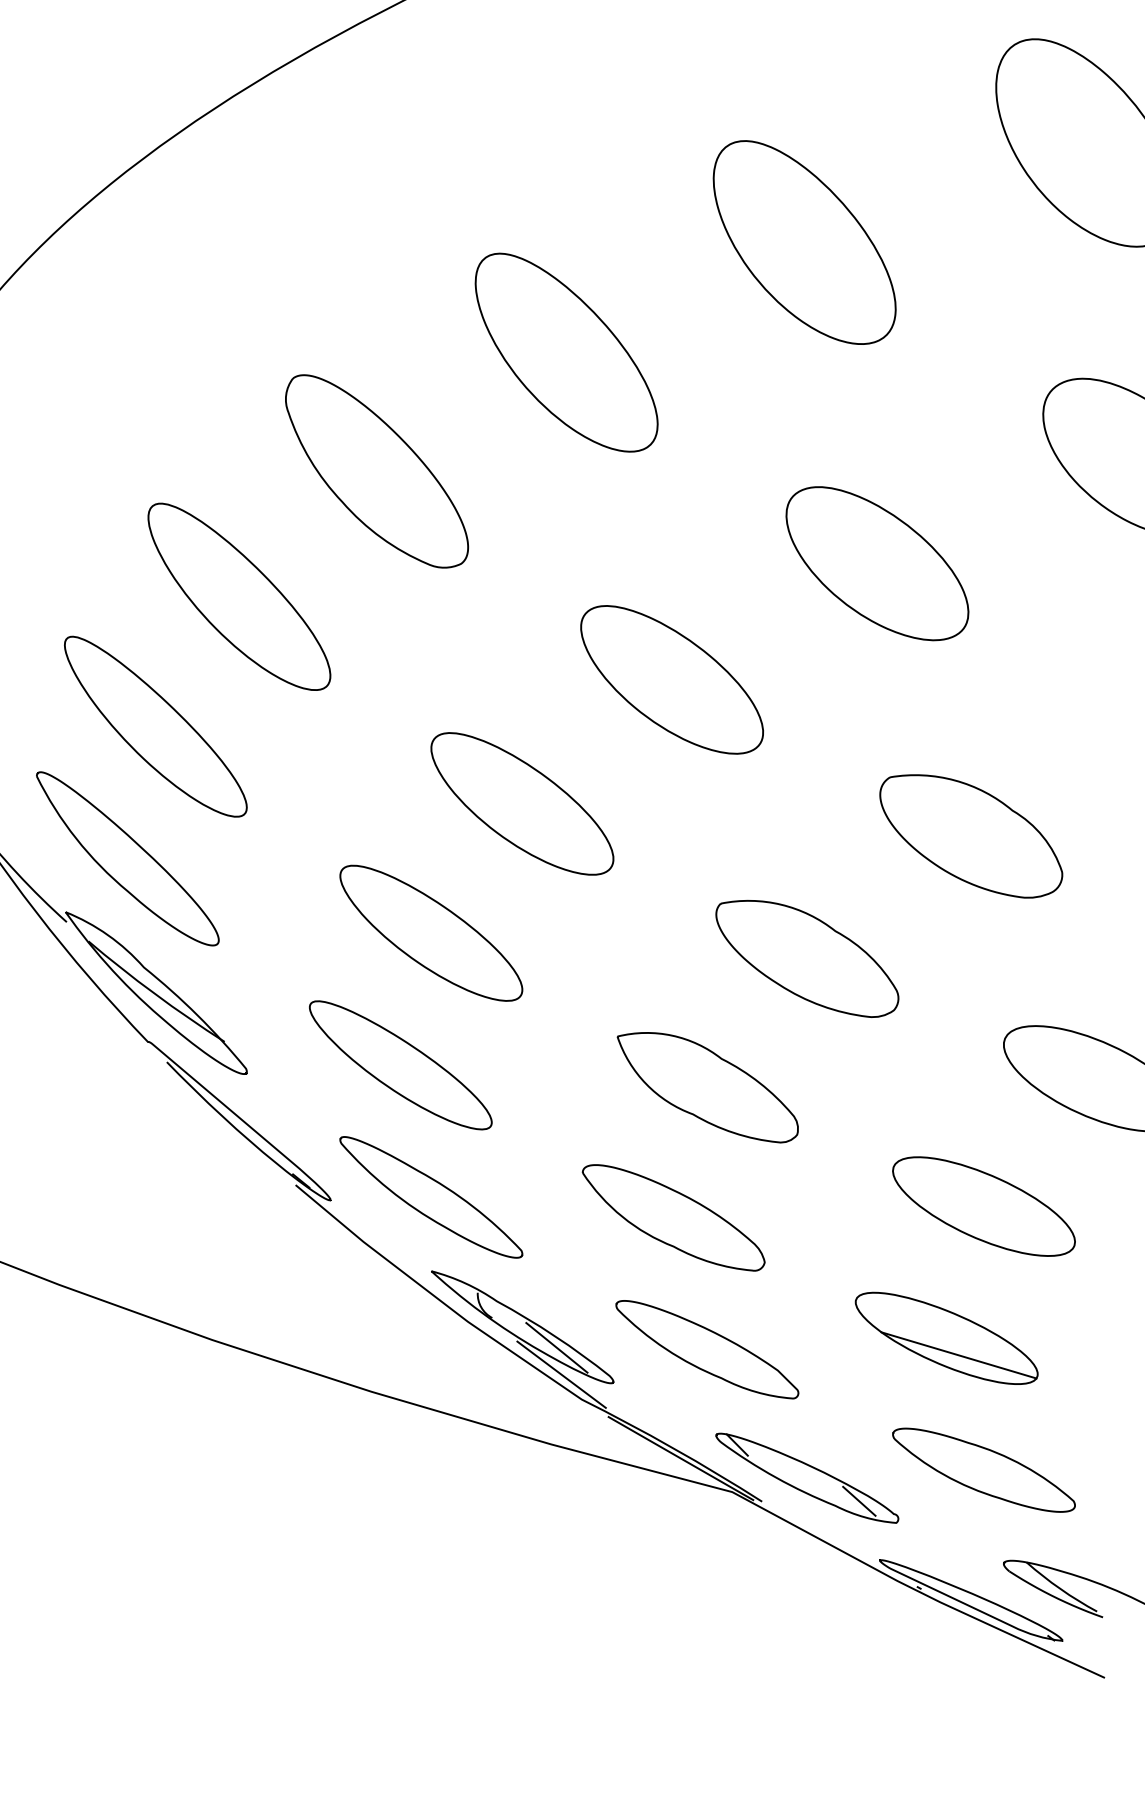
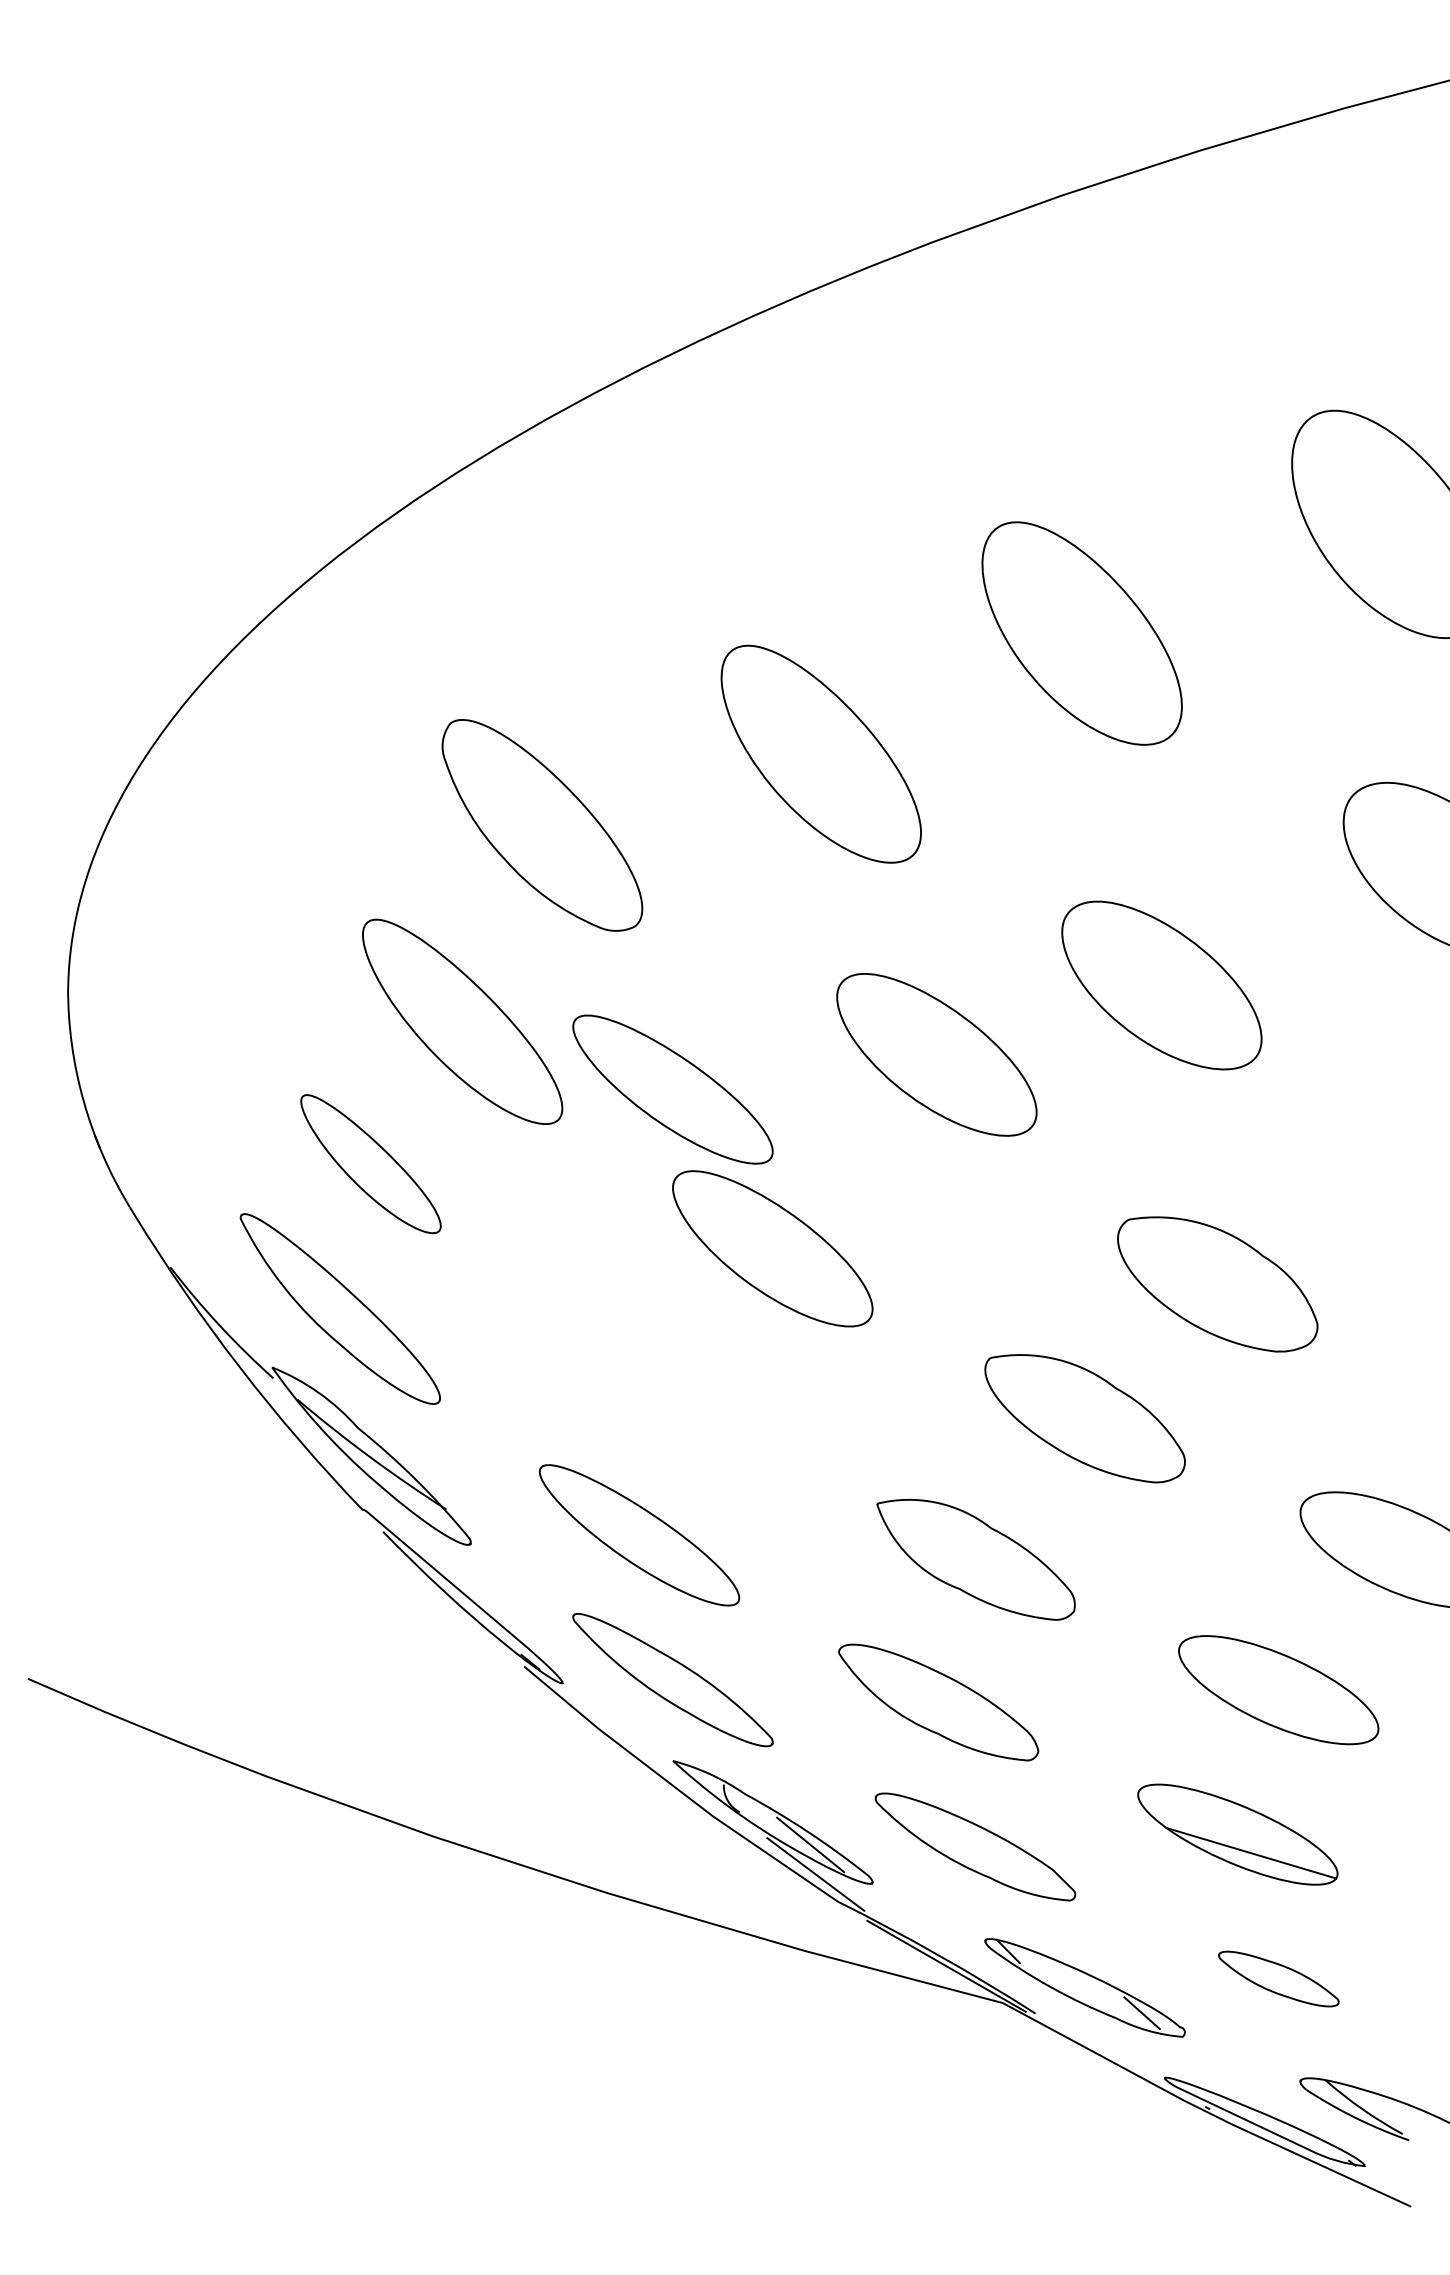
part: (377, 471) -> (542, 825), moved
part: (671, 679) -> (936, 1054), moved
part: (155, 726) -> (370, 1163), size x0.7
part: (971, 836) -> (1217, 1284), moved
part: (430, 933) -> (672, 1089), moved
part: (983, 1469) -> (1278, 1978), size x0.6

